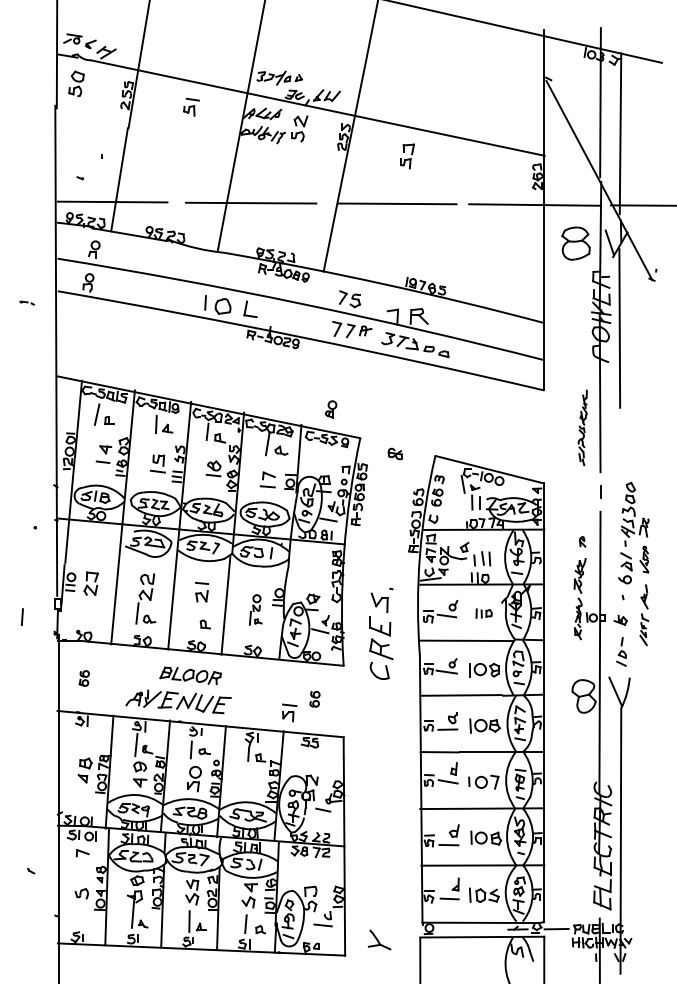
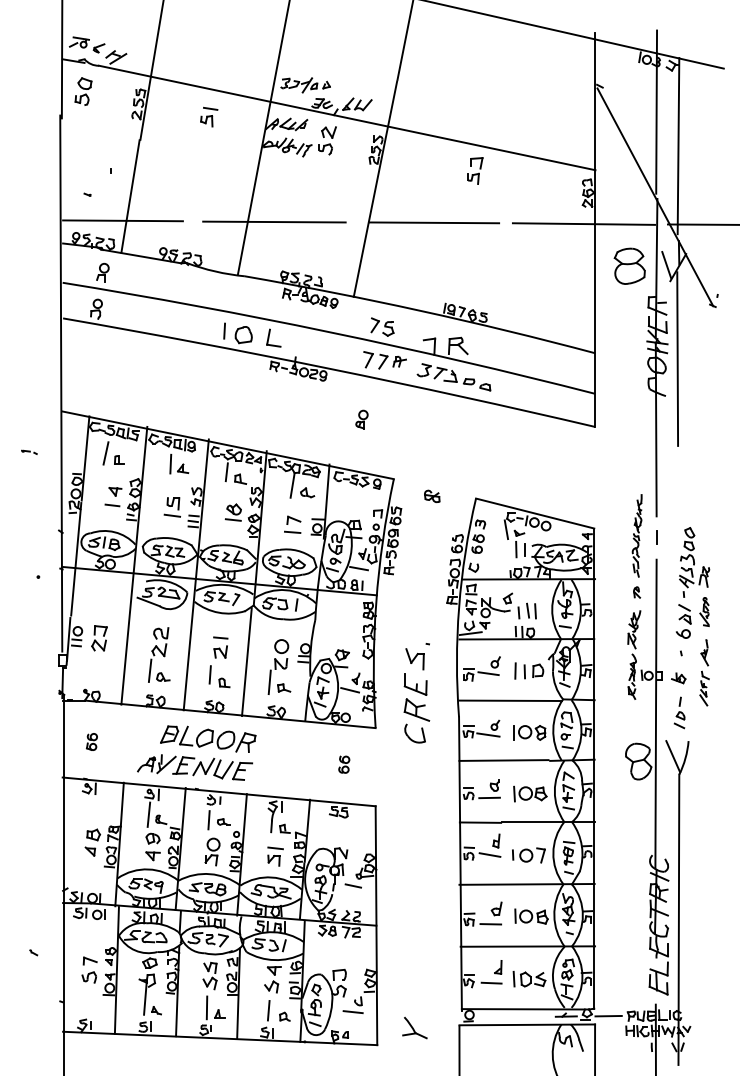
part: (407, 156) -> (475, 170), moved
part: (27, 302) -> (29, 451), moved
part: (330, 409) -> (361, 419), moved
part: (582, 427) -> (636, 535), moved
part: (255, 609) -> (279, 666), size x1.67
part: (484, 613) -> (529, 670), size x1.67
line: (21, 616) -> (209, 674), moved
part: (190, 675) -> (208, 738), size x1.43
part: (289, 712) -> (275, 856), moved
part: (82, 852) -> (89, 960), moved

